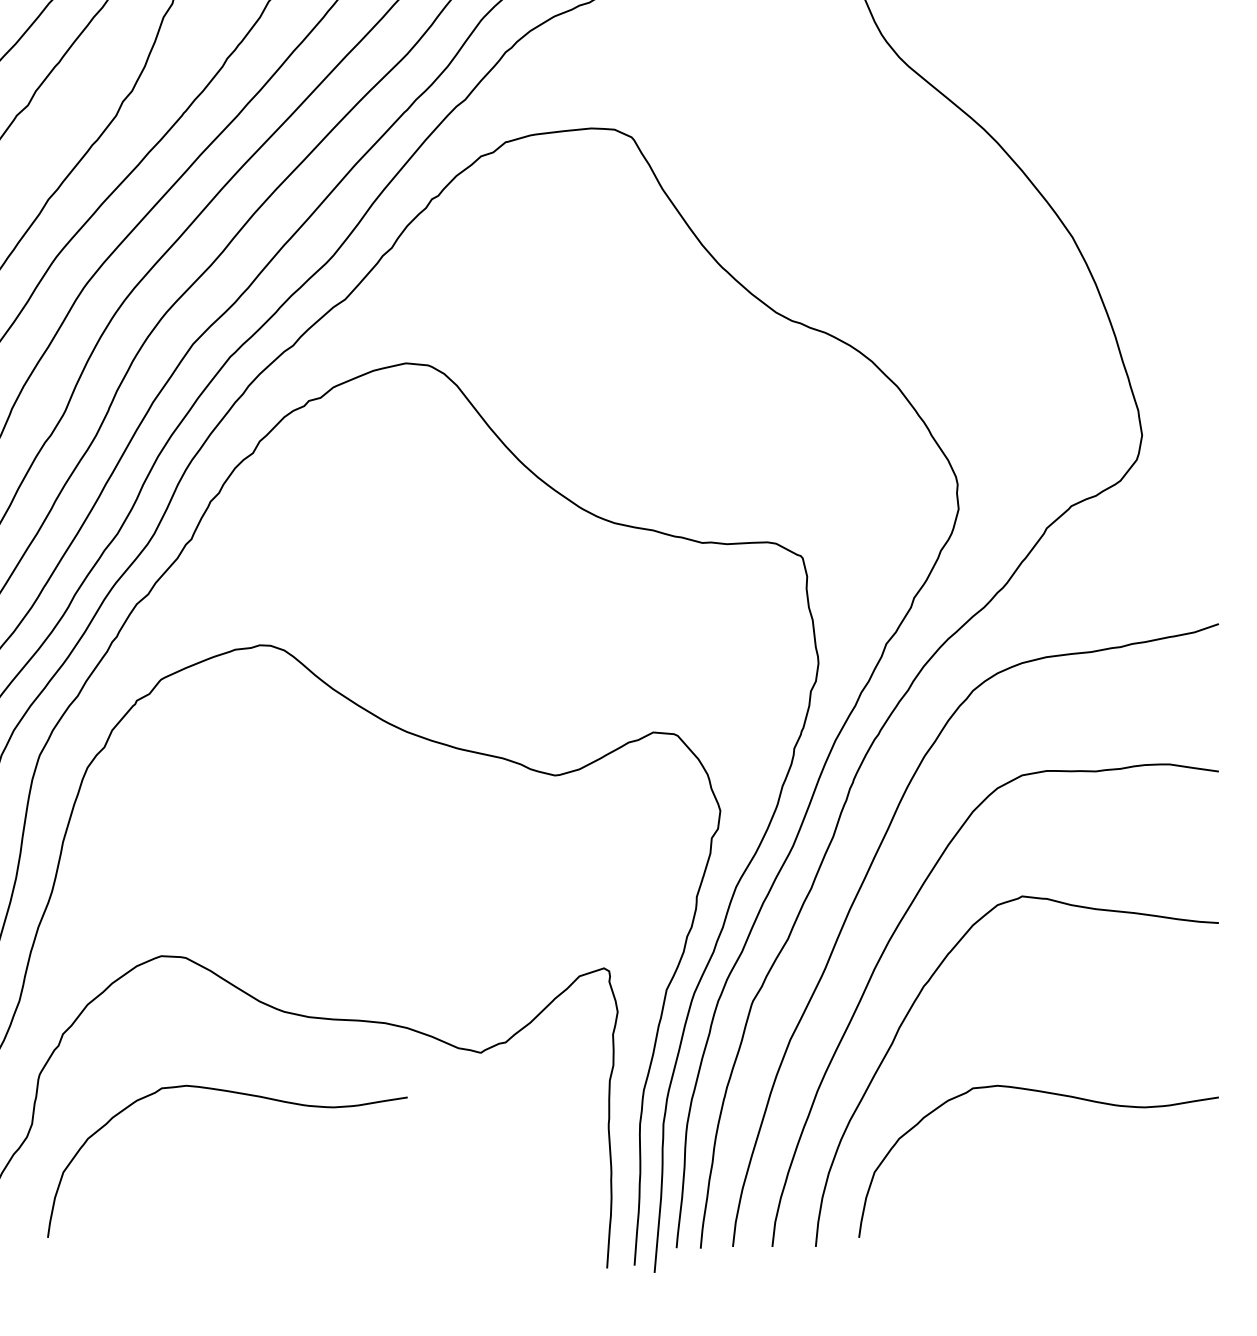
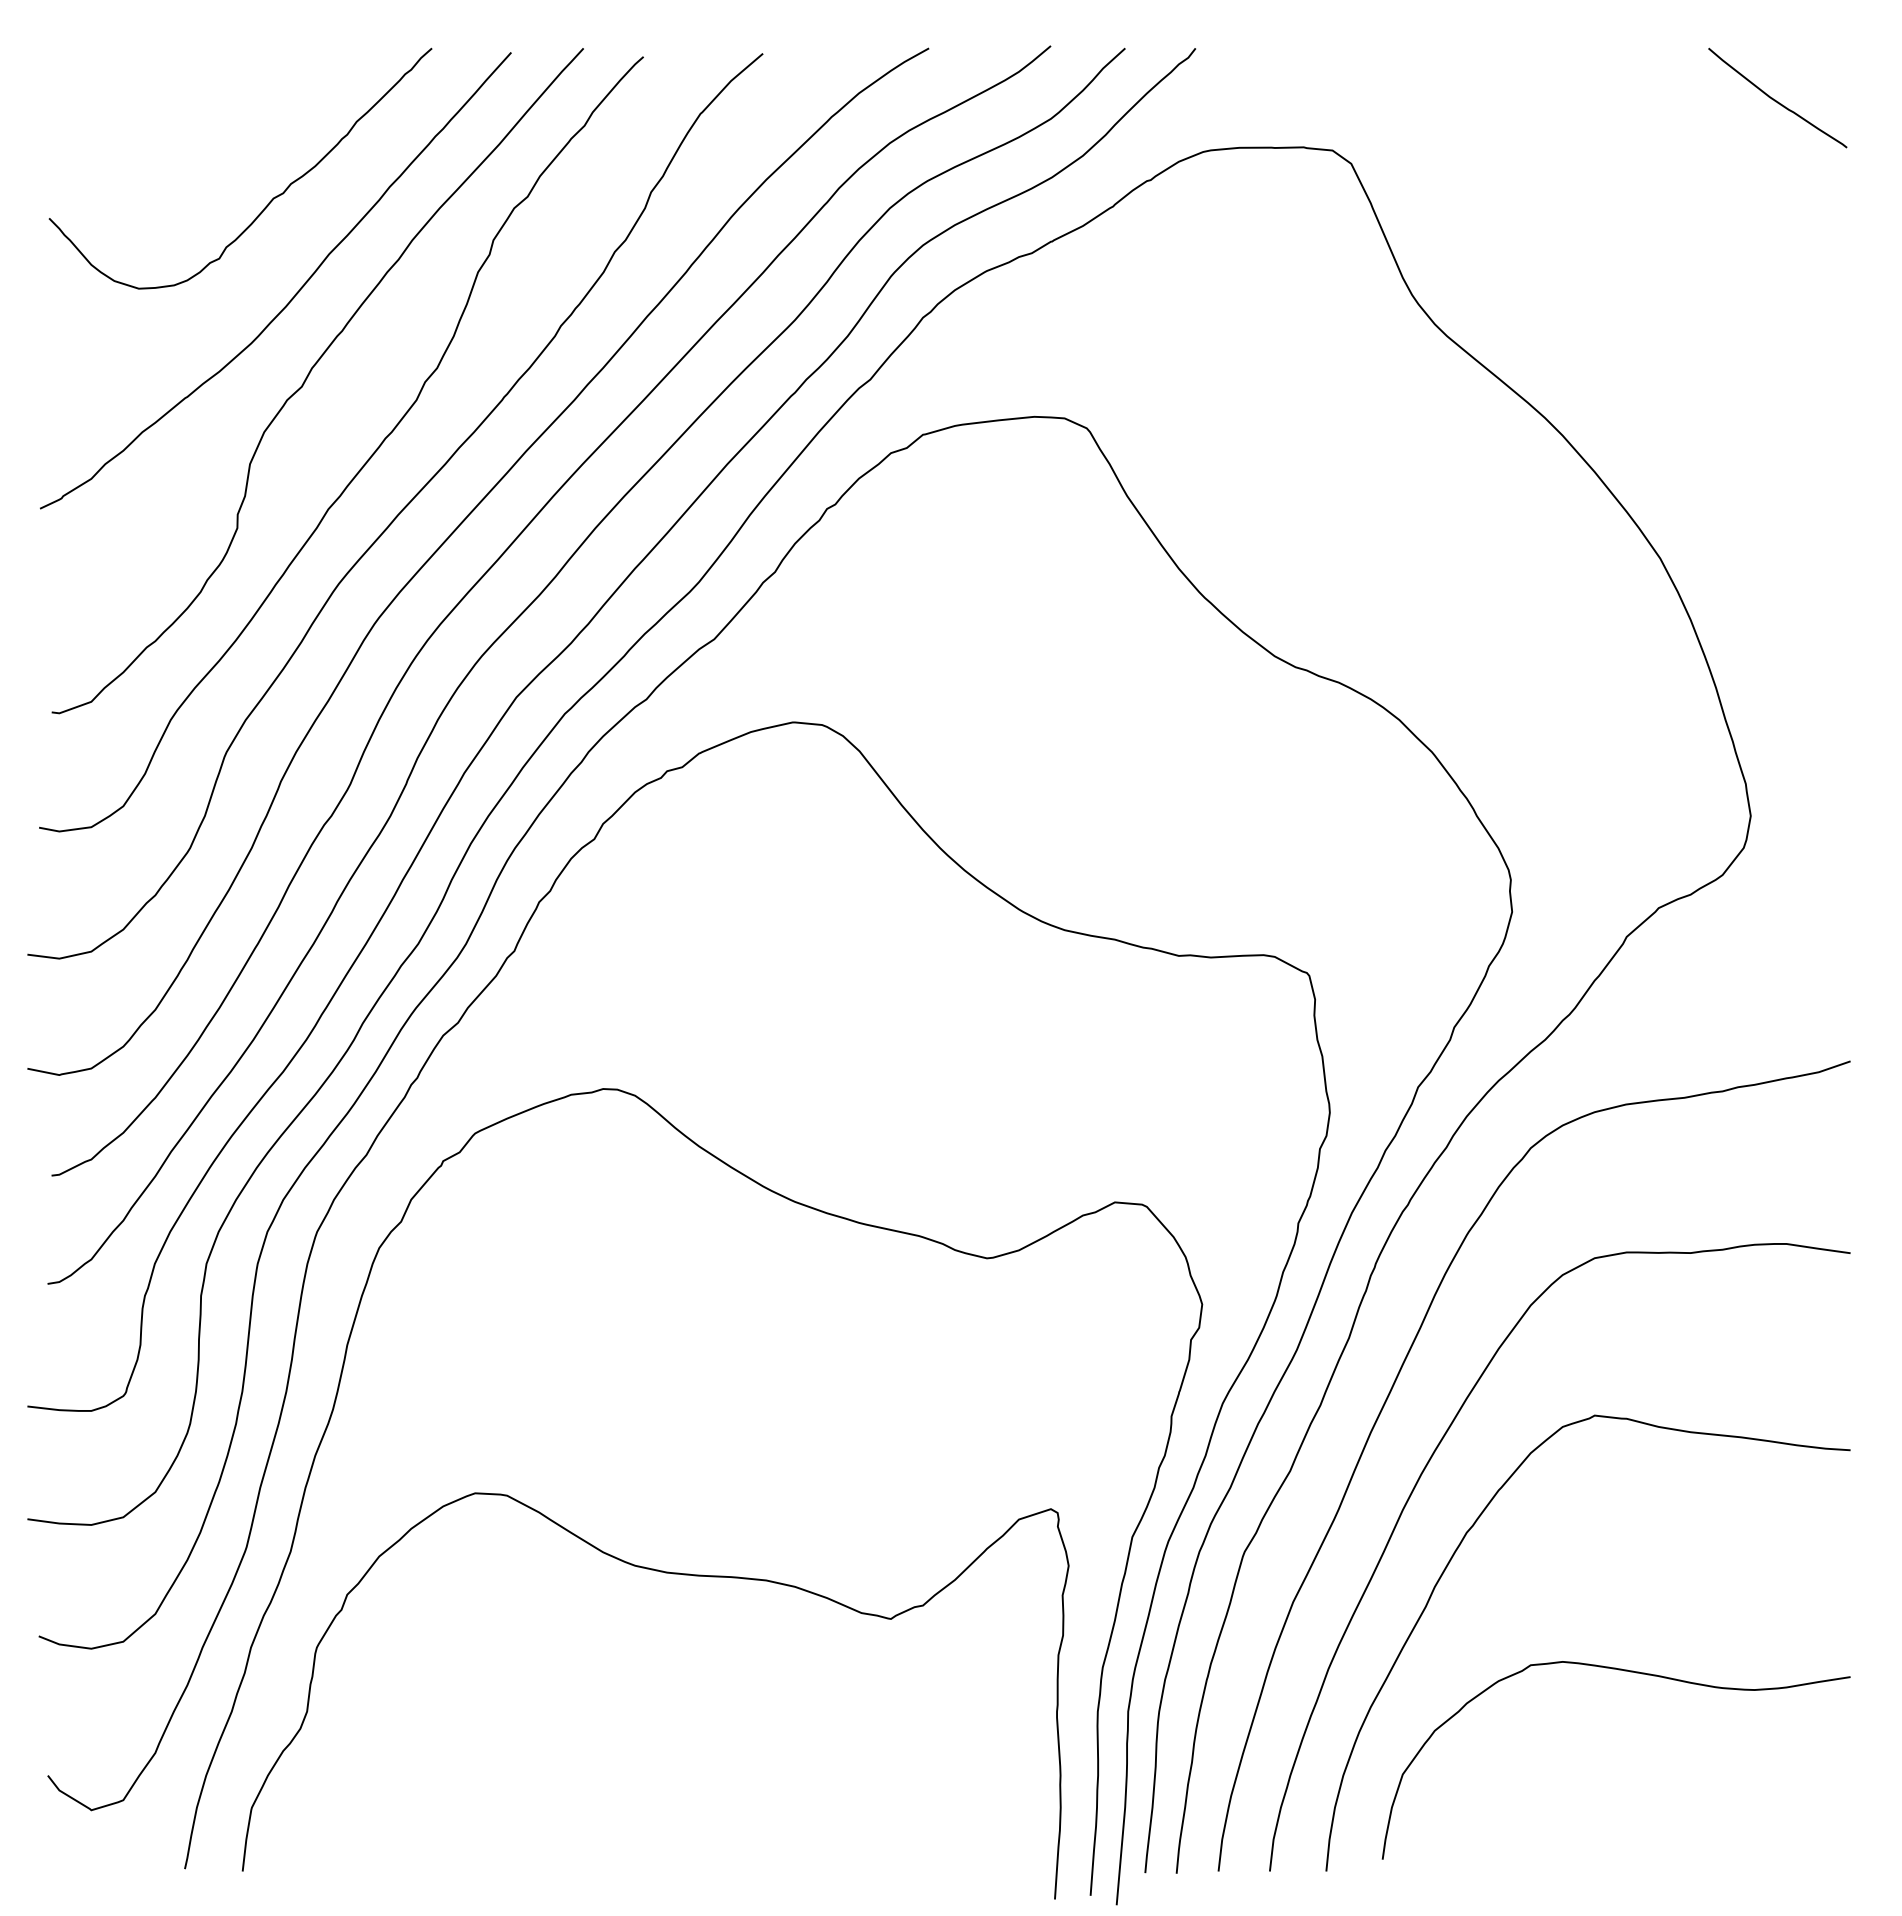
curve: (238, 1093) -> (575, 1672), removed

